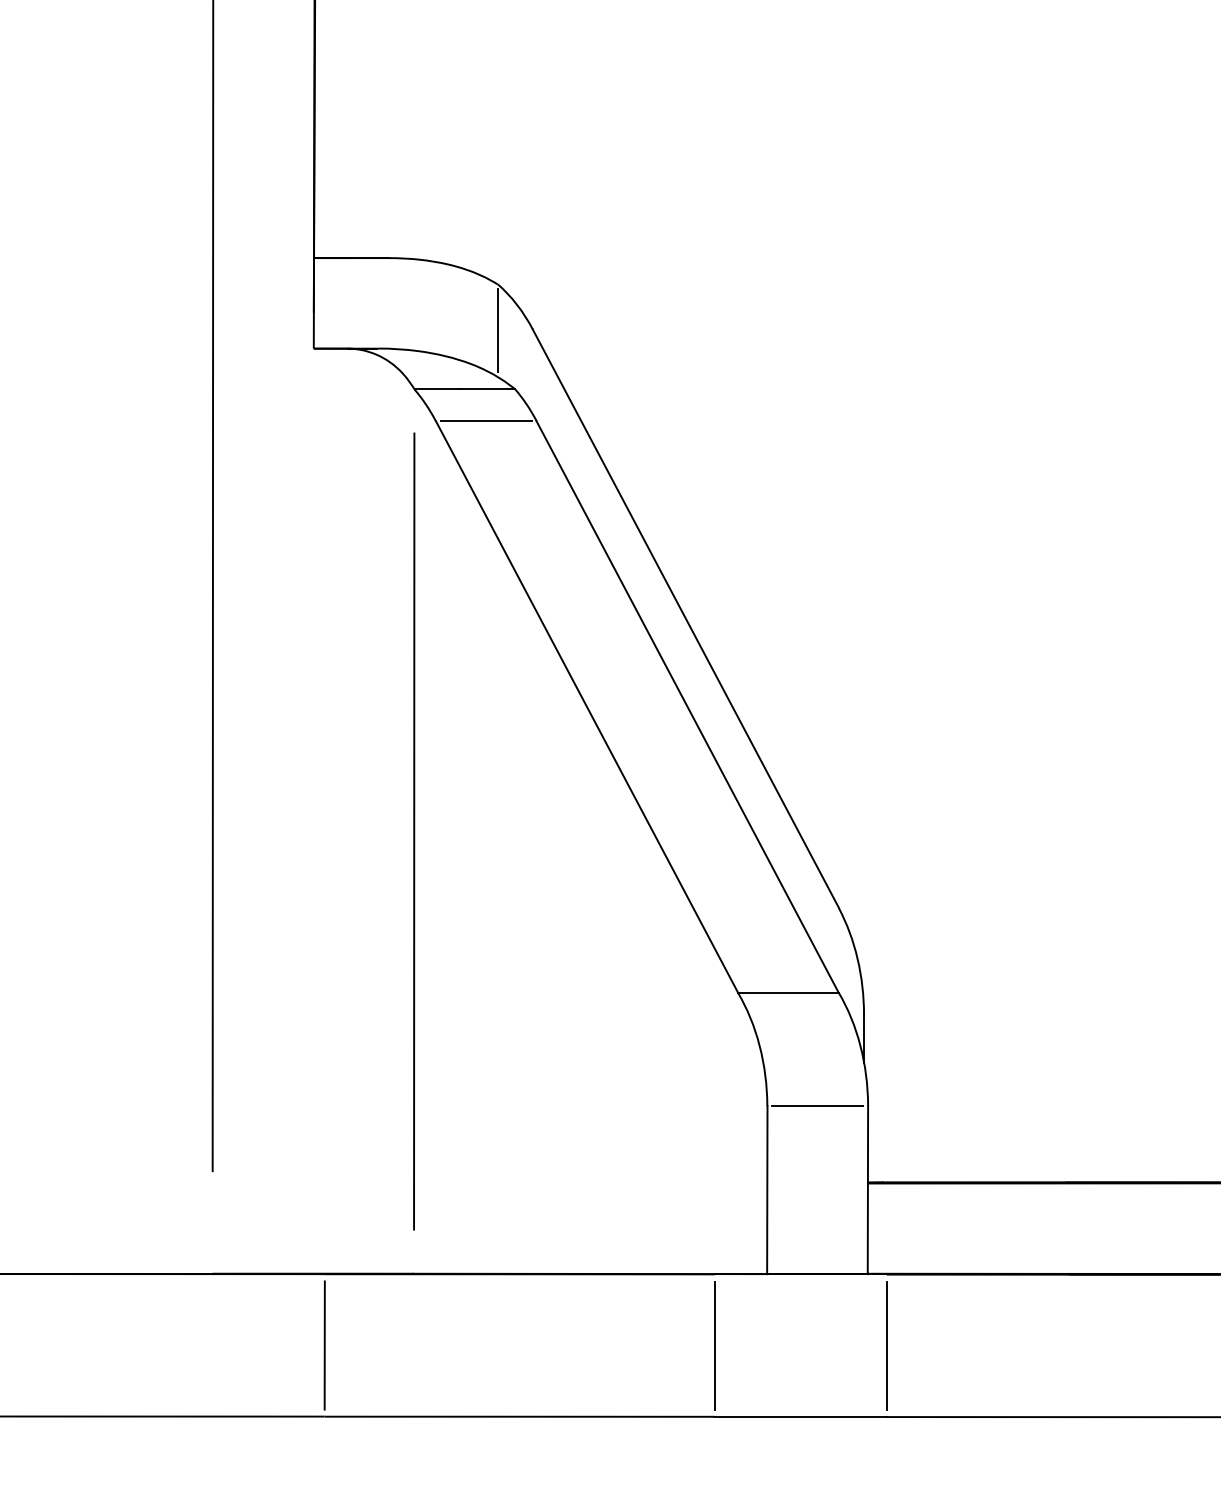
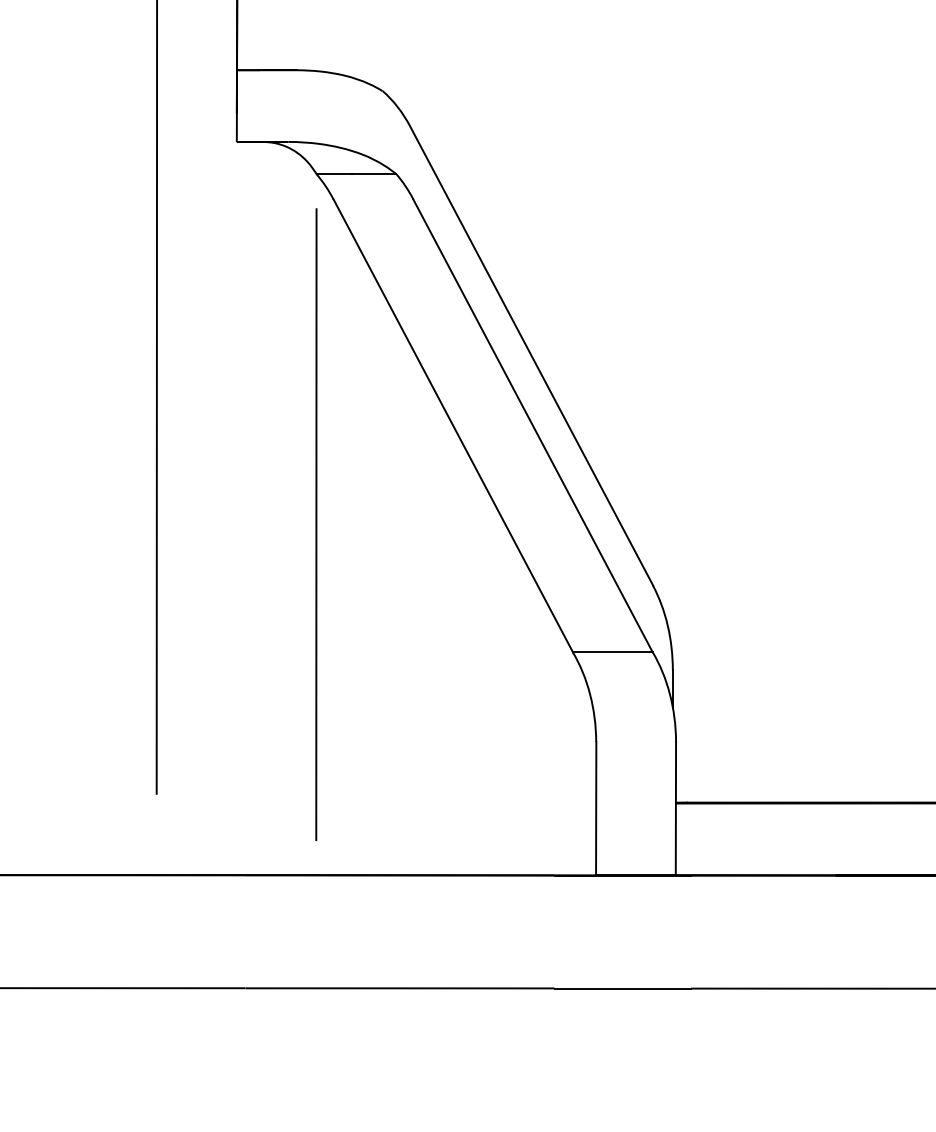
line: (497, 330) -> (382, 127), removed
line: (485, 421) -> (372, 199), removed
line: (817, 1106) -> (635, 742), removed
line: (324, 1345) -> (245, 931), removed
line: (714, 1345) -> (554, 931), removed
line: (886, 1345) -> (690, 931), removed

